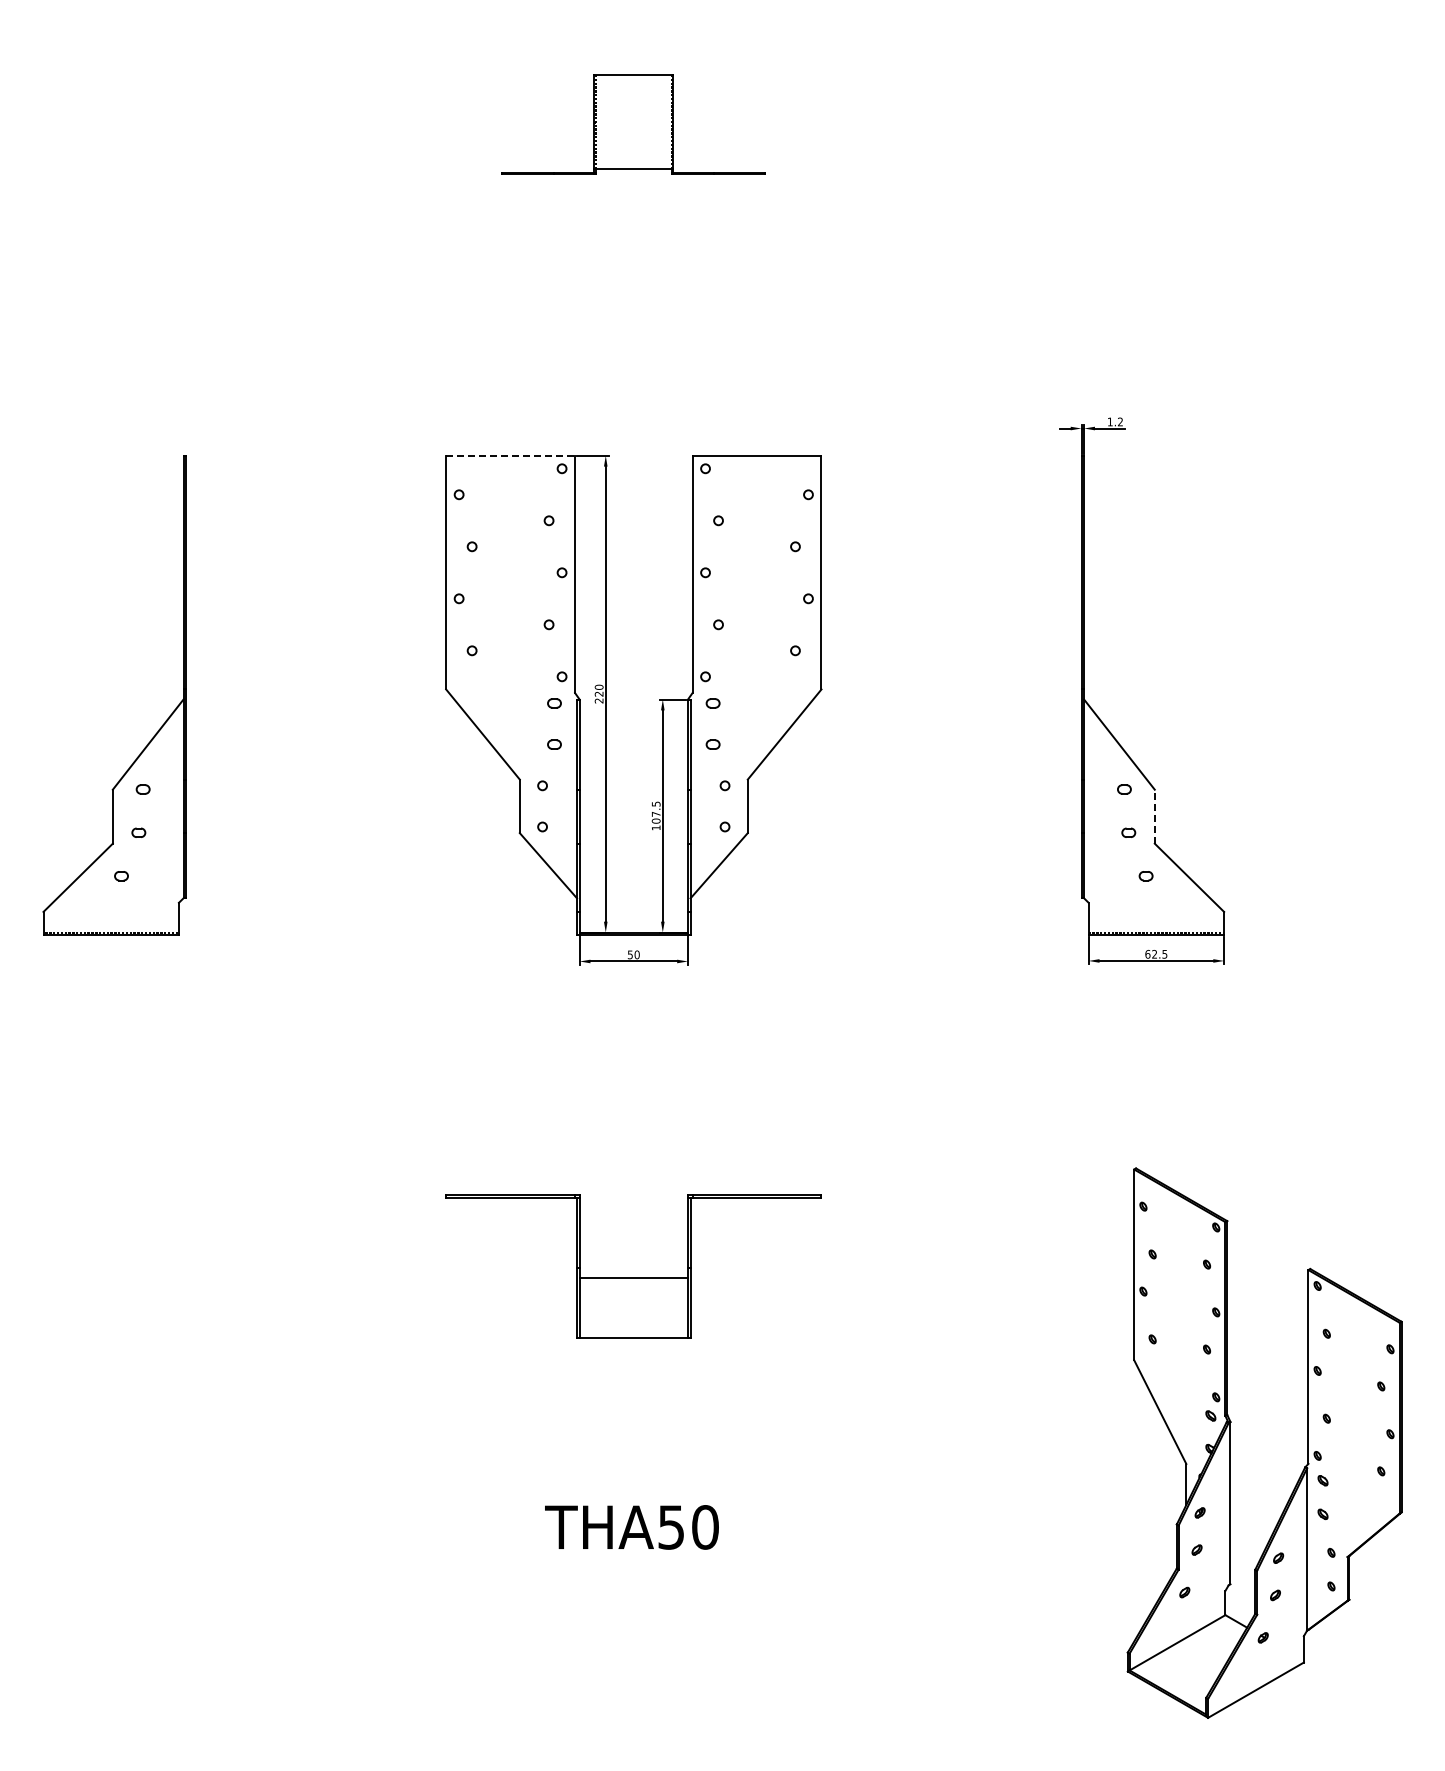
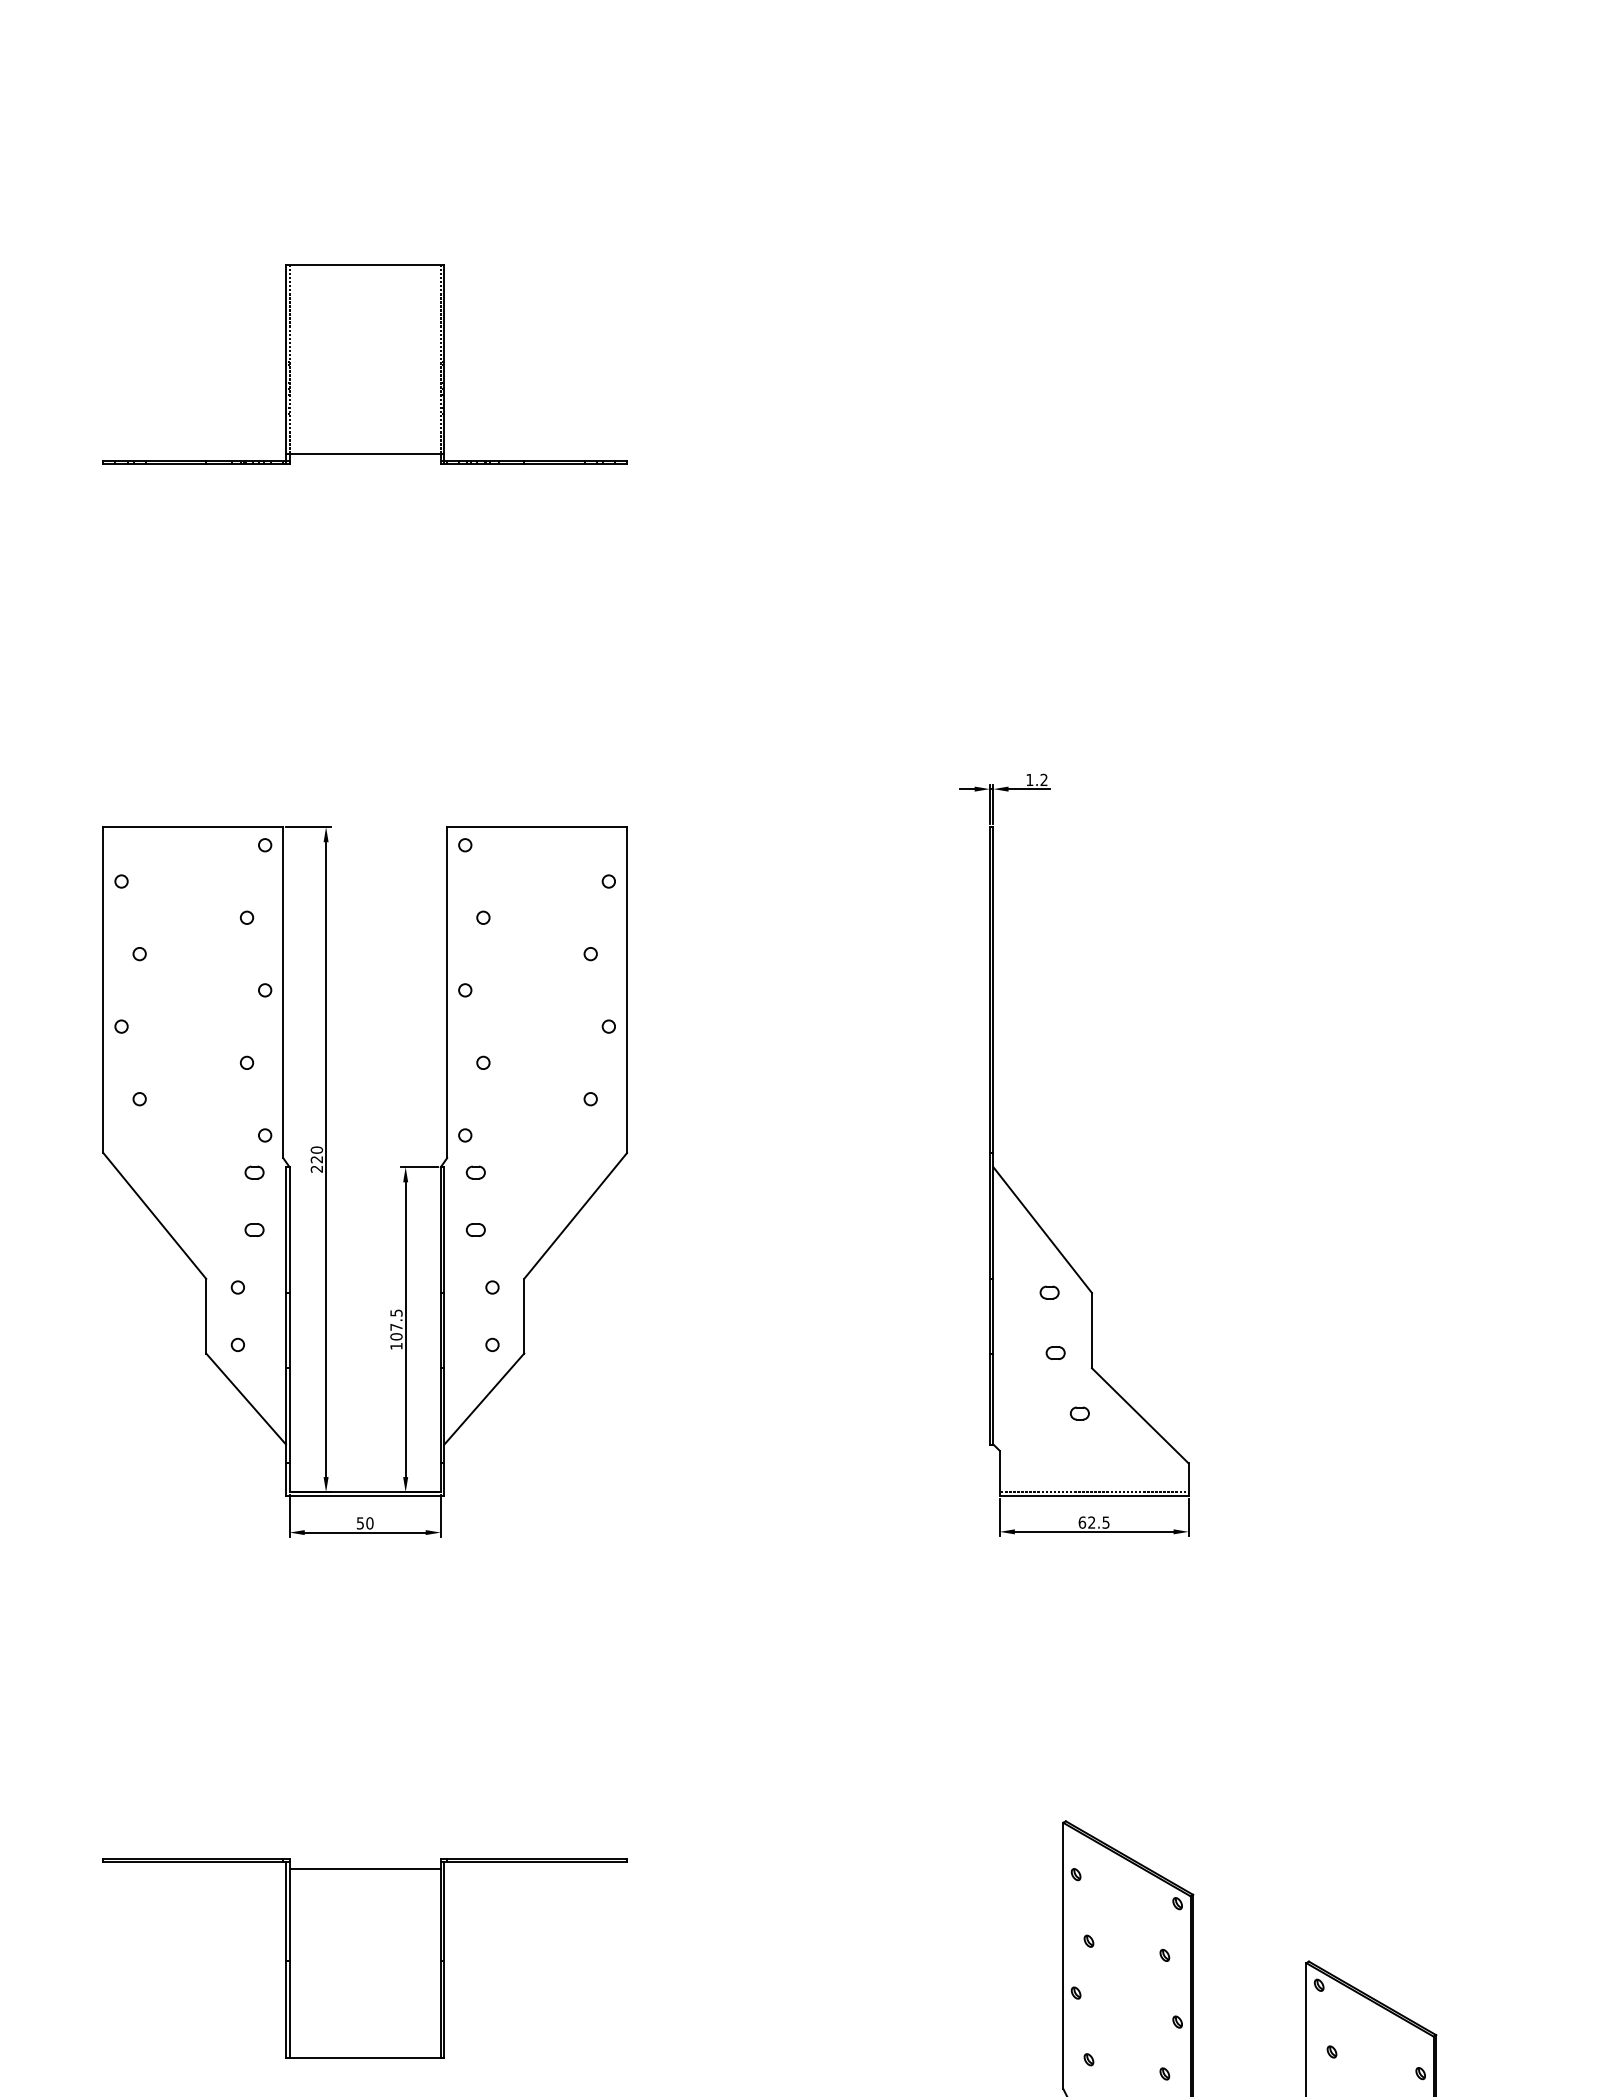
part: (633, 124) -> (364, 364), size x1.43
line: (511, 455) -> (194, 826), dashed -> solid
line: (1154, 816) -> (1091, 1330), dashed -> solid
line: (633, 1278) -> (364, 1868), moved

